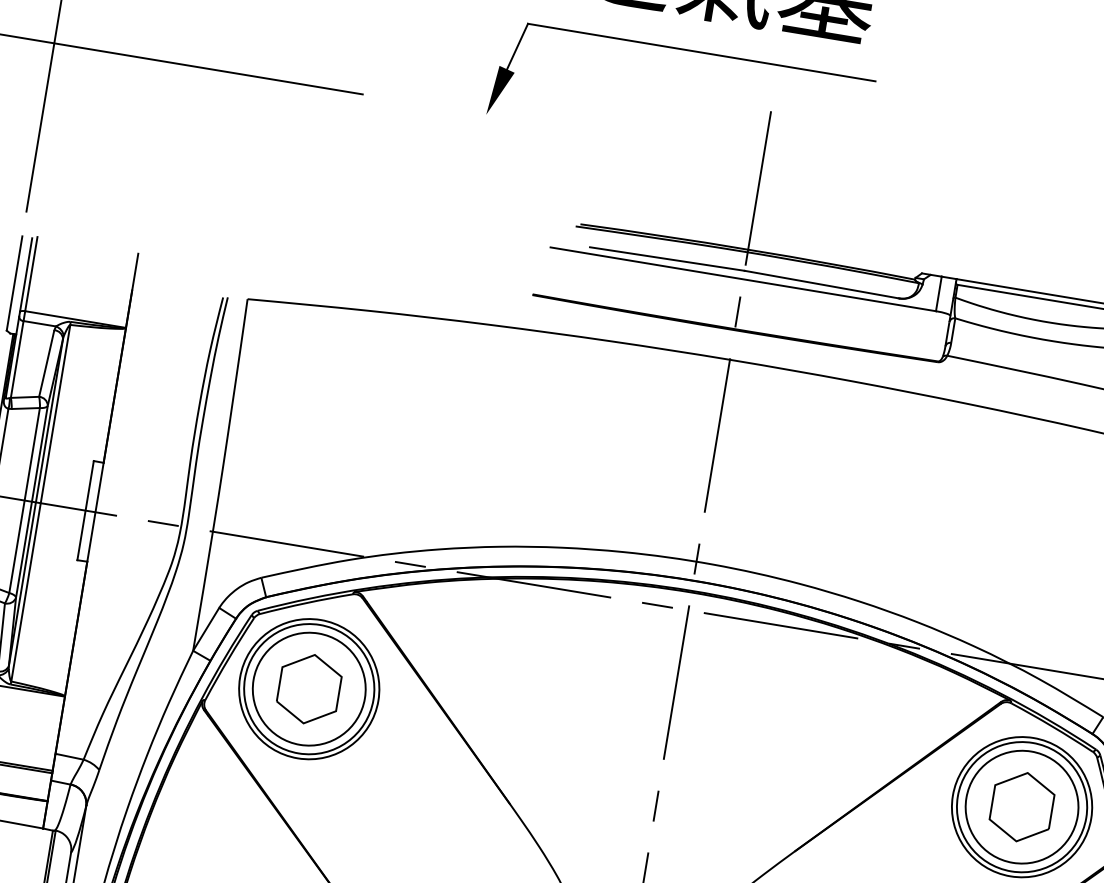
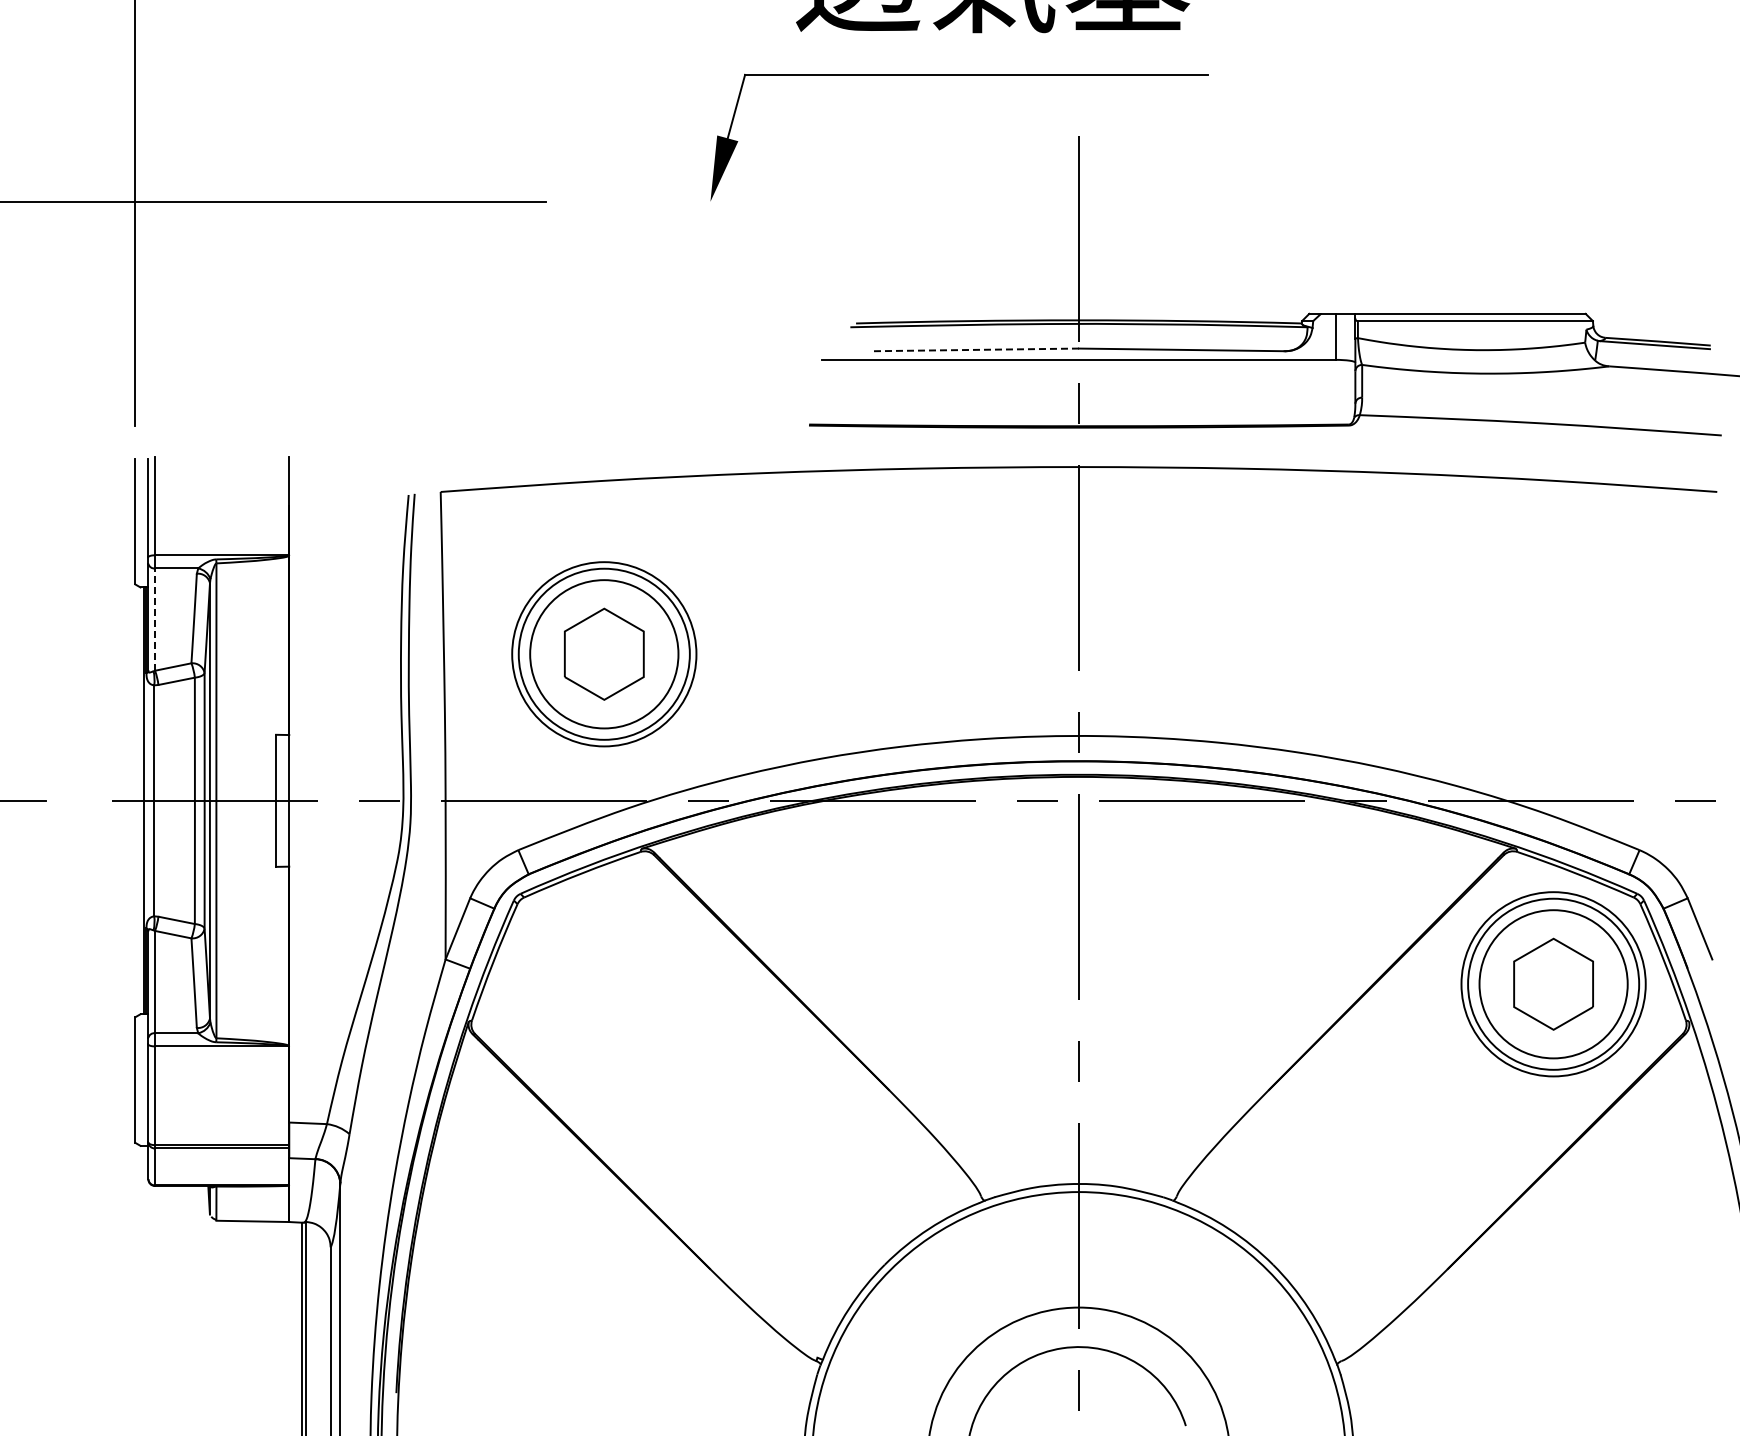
line: (667, 258) -> (976, 349), solid -> dashed
line: (17, 359) -> (155, 619), solid -> dashed
part: (309, 689) -> (604, 654), moved

